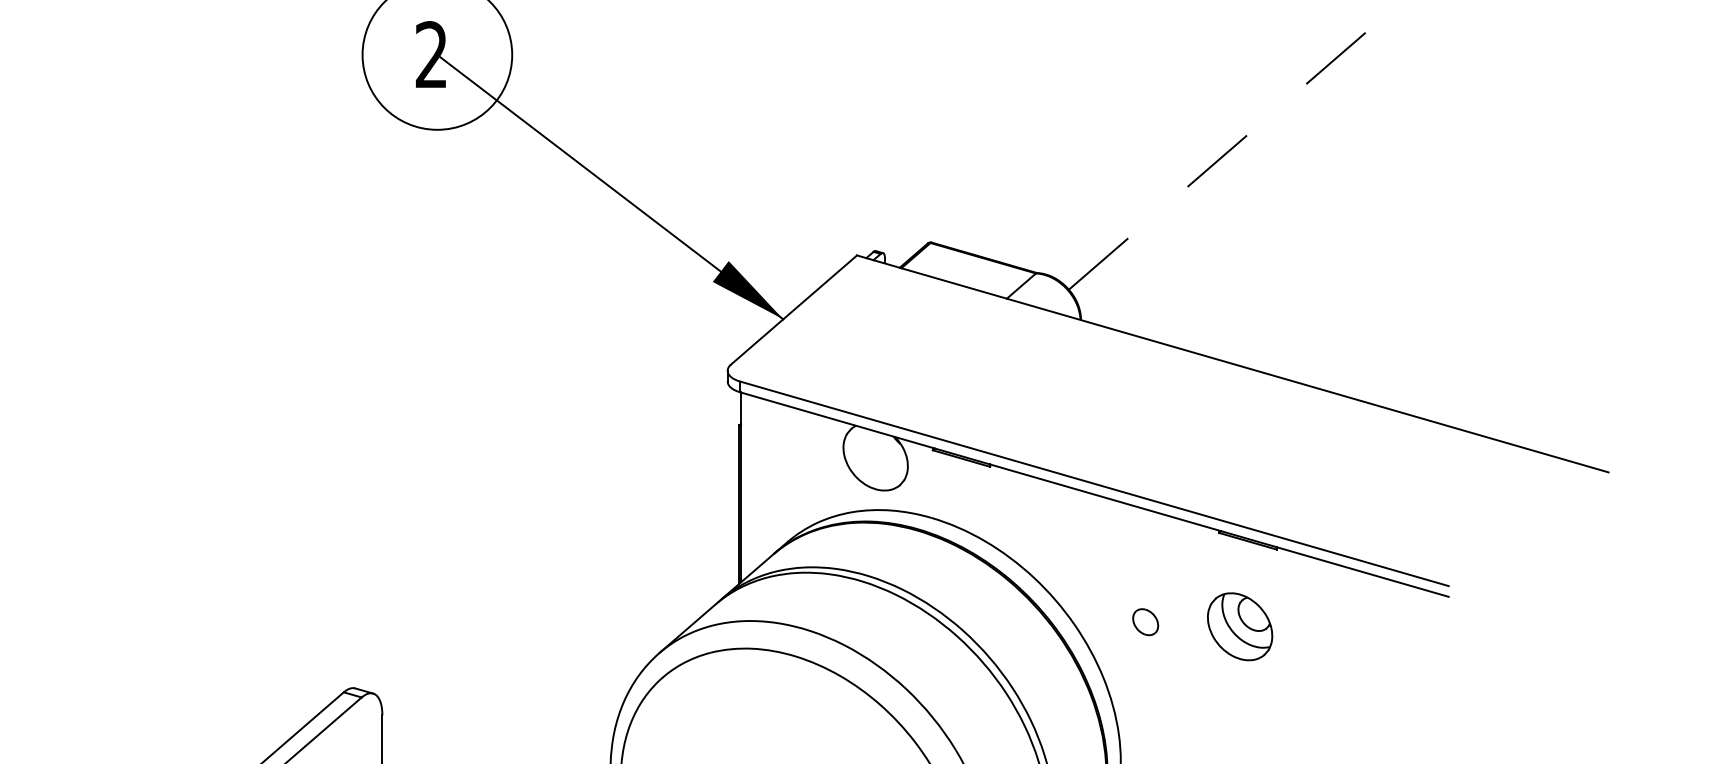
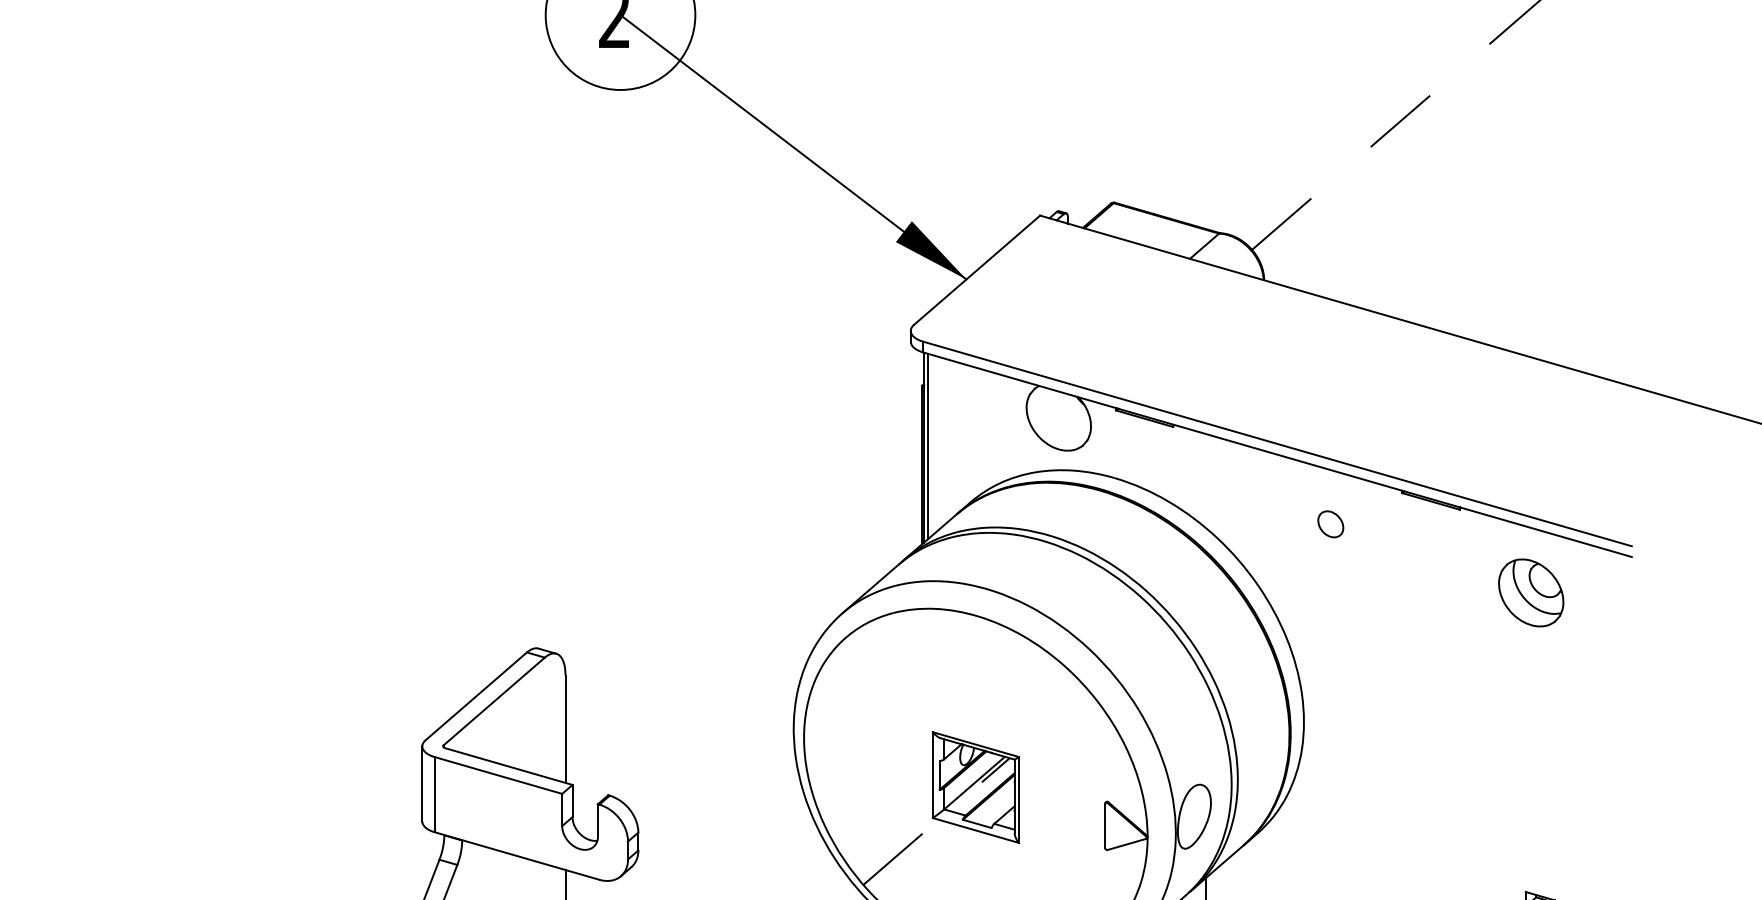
line: (745, 486) -> (928, 446), added
part: (1145, 622) -> (1330, 524), moved
part: (1240, 626) -> (1531, 592), moved

